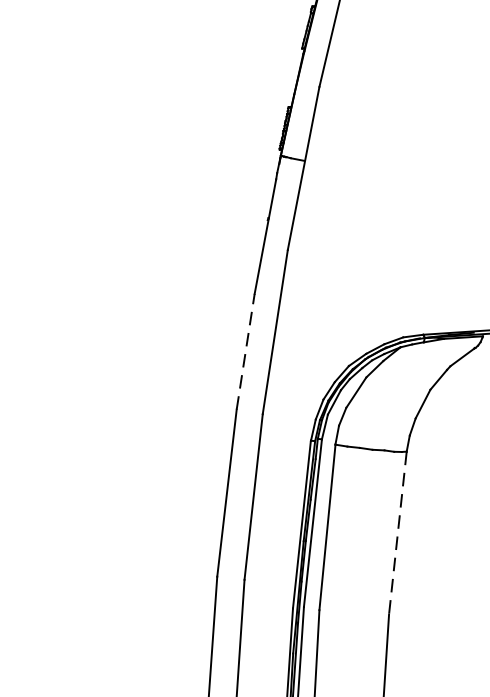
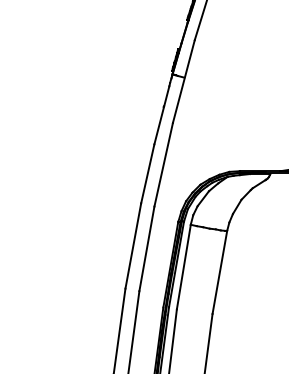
line: (245, 351) -> (147, 173), dashed -> solid
line: (397, 533) -> (219, 272), dashed -> solid

